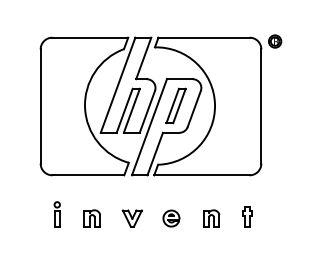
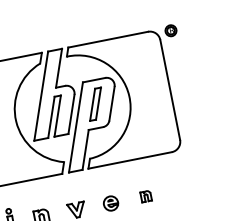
part: (247, 216) -> (177, 188), removed
part: (211, 218) -> (146, 196), size x0.7

